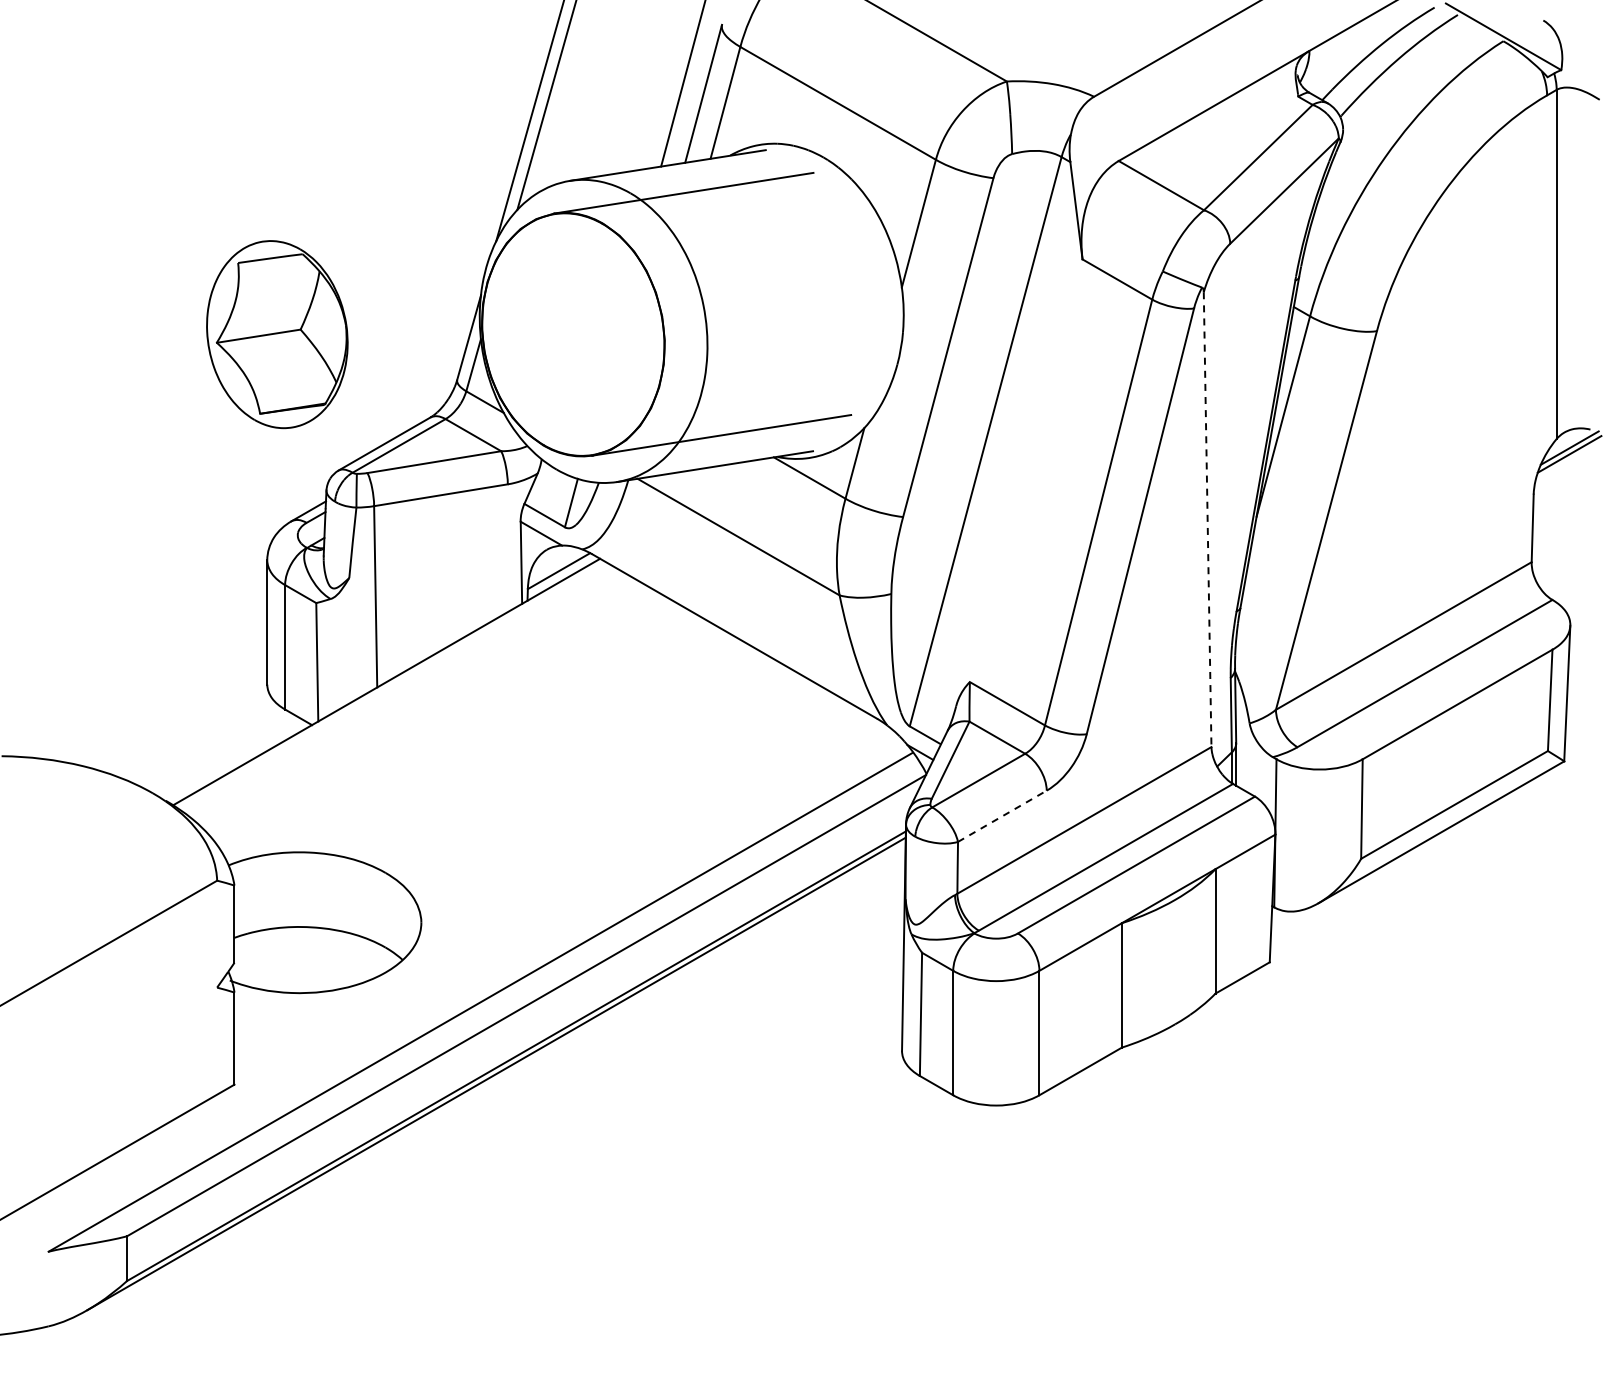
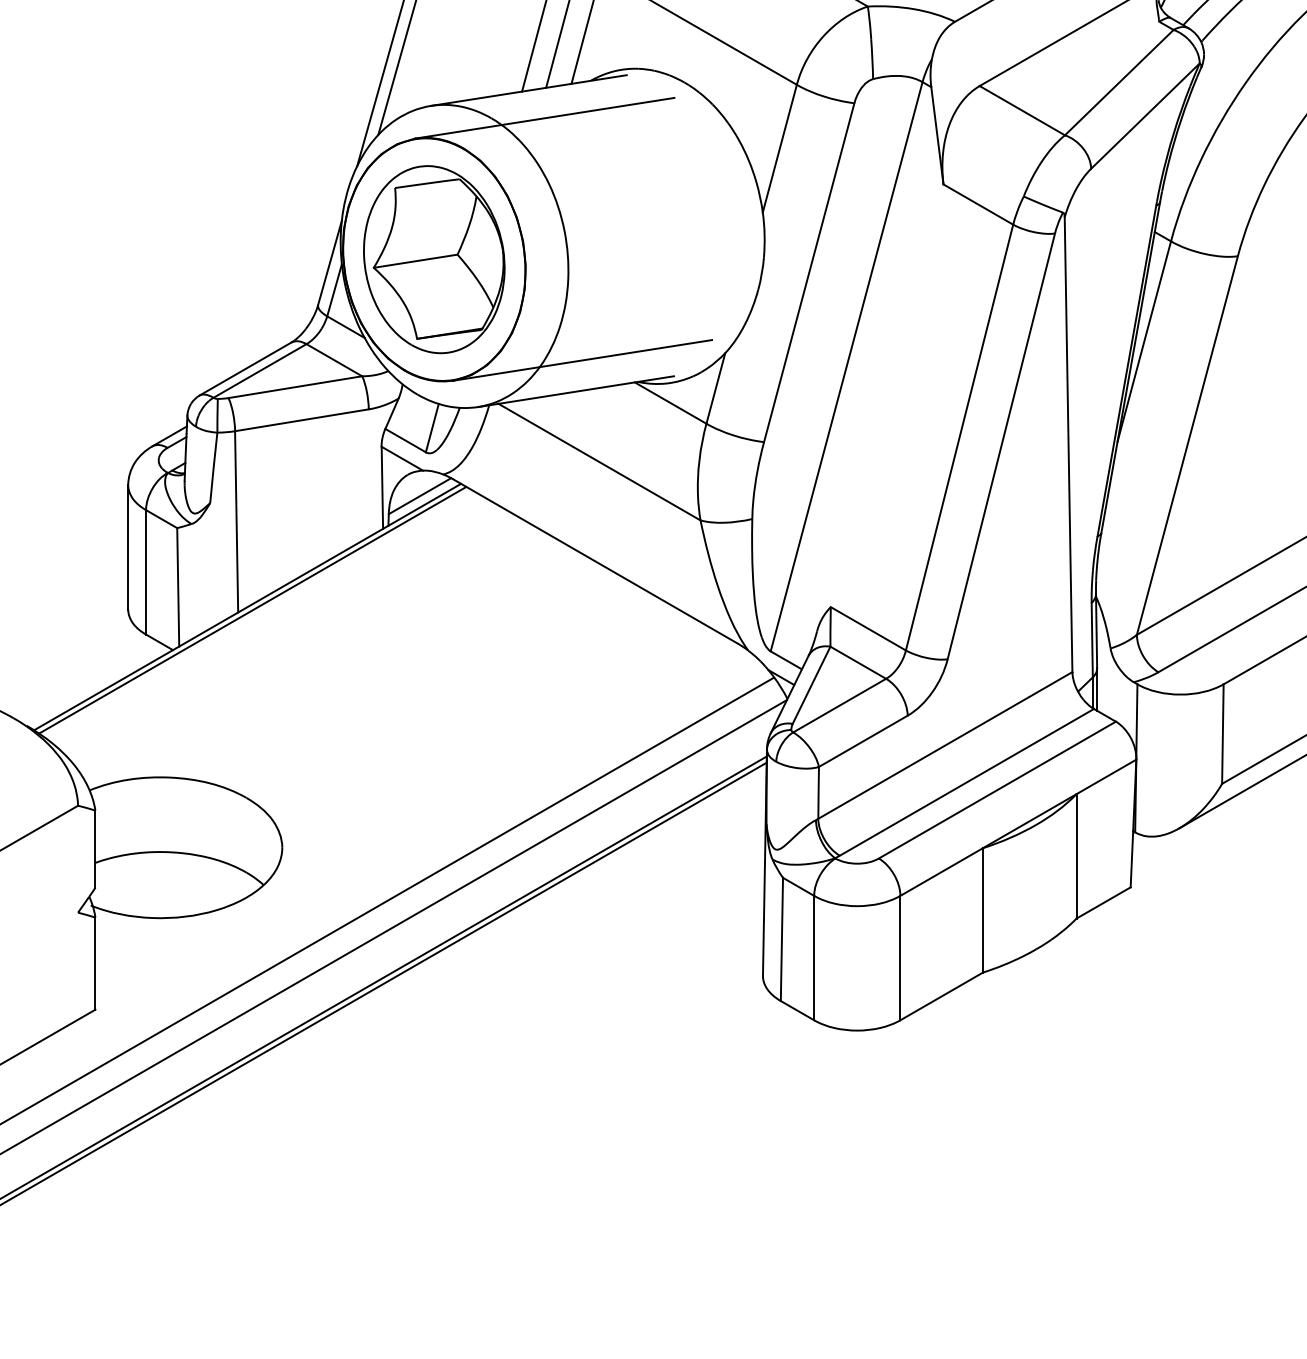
part: (277, 334) -> (434, 259), moved
line: (1207, 520) -> (1068, 445), dashed -> solid
line: (391, 684) -> (252, 609), added
line: (1002, 816) -> (863, 741), dashed -> solid

